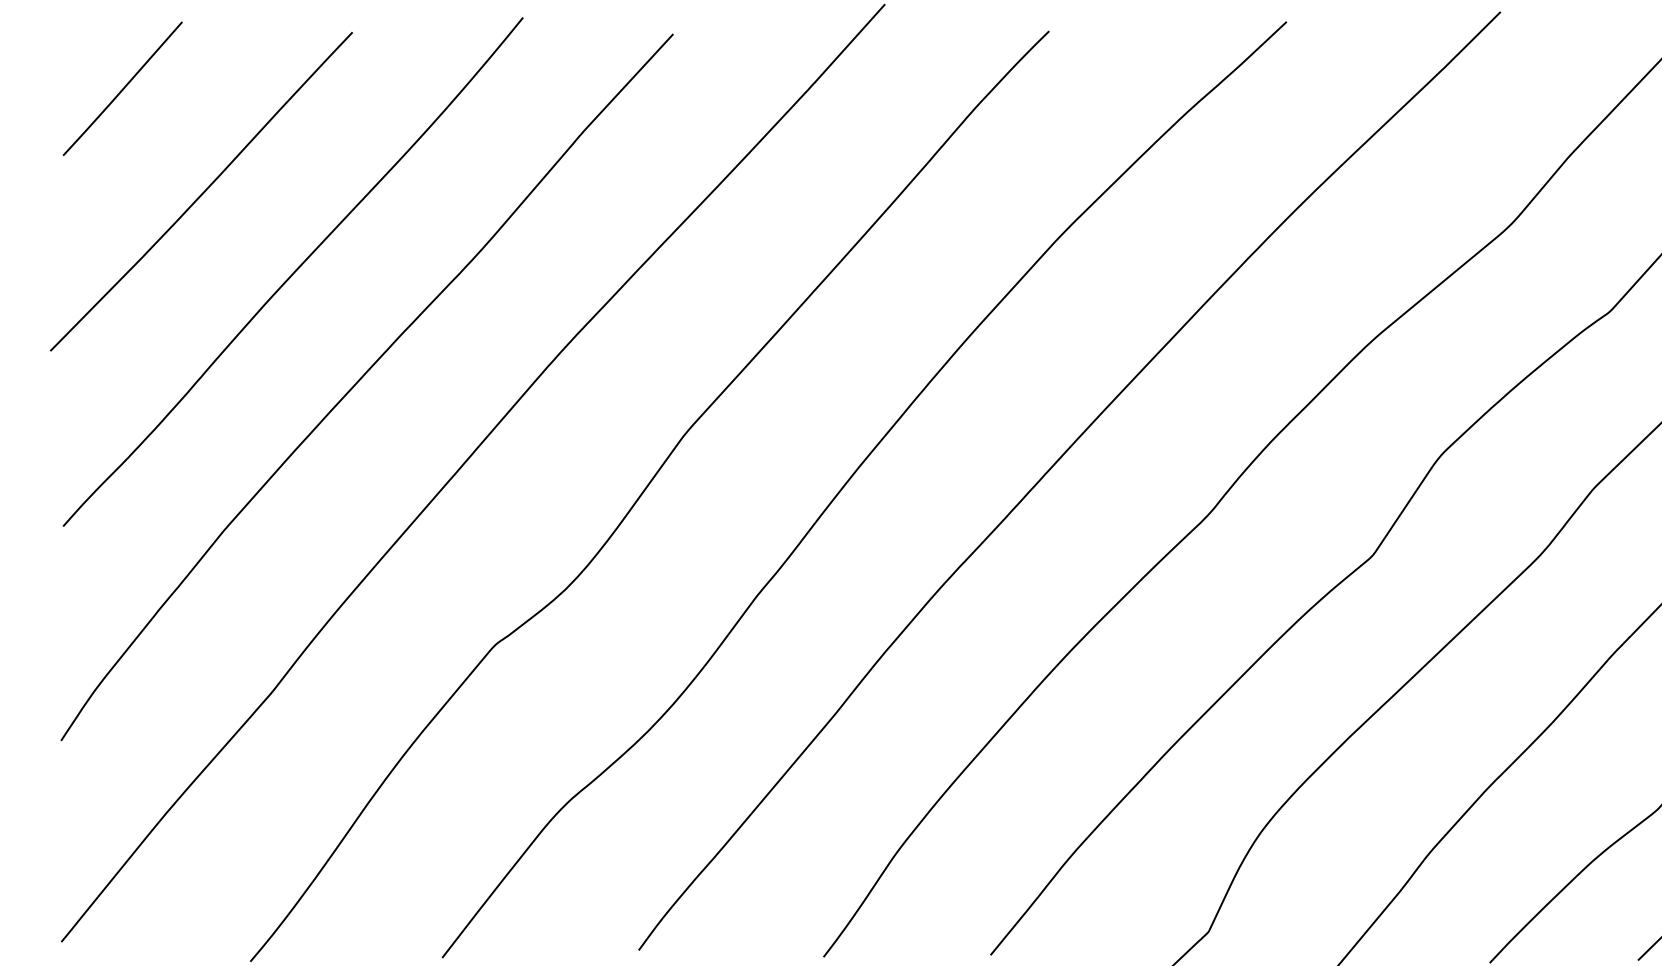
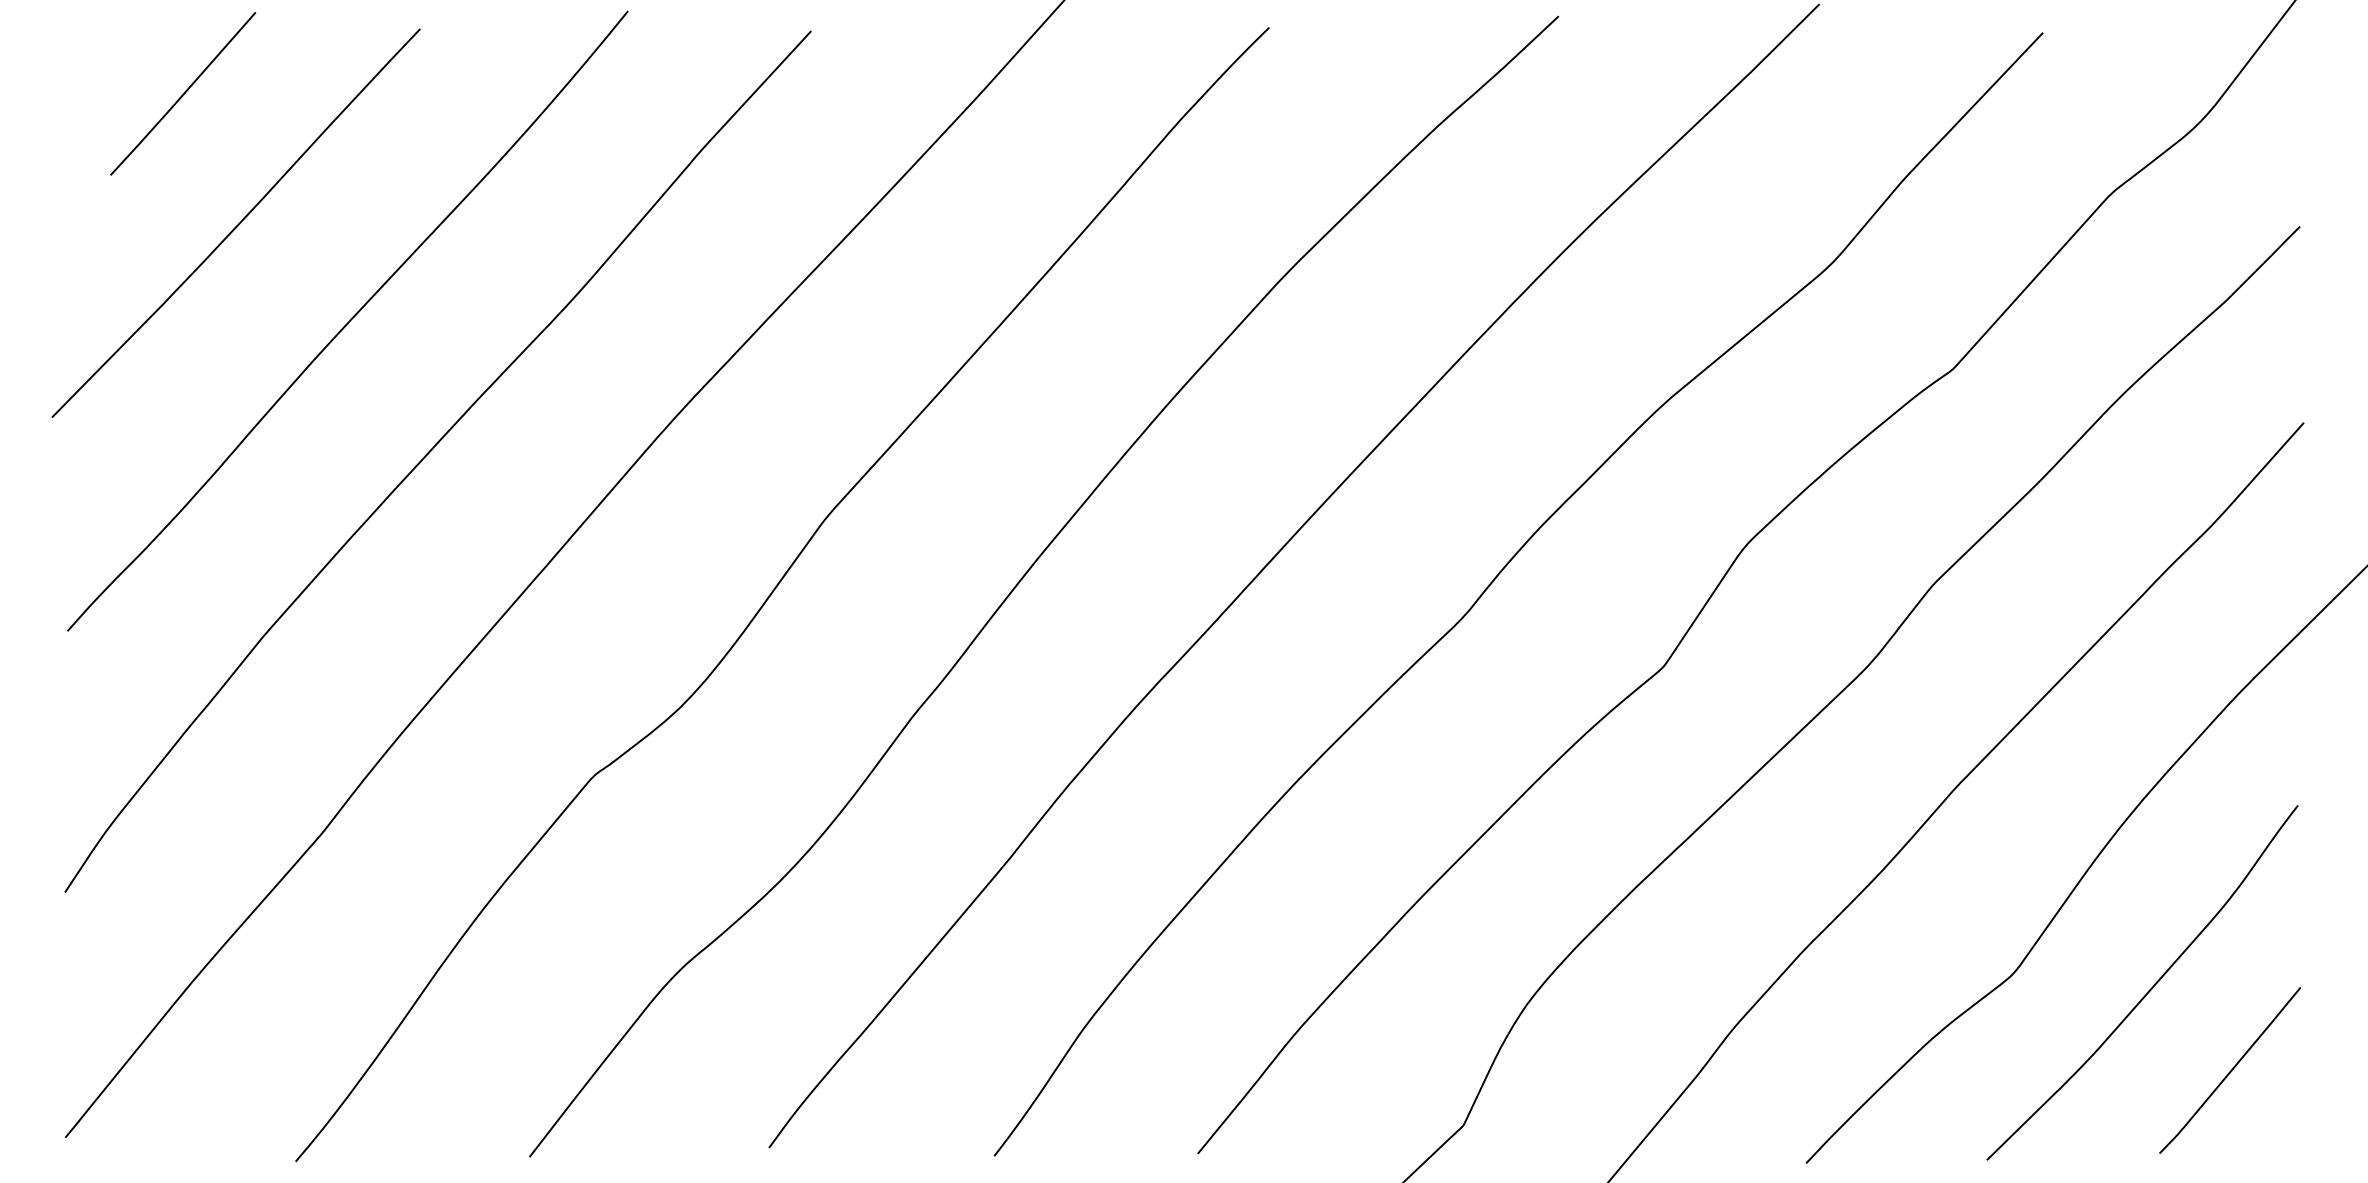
line: (123, 88) -> (183, 93), moved

